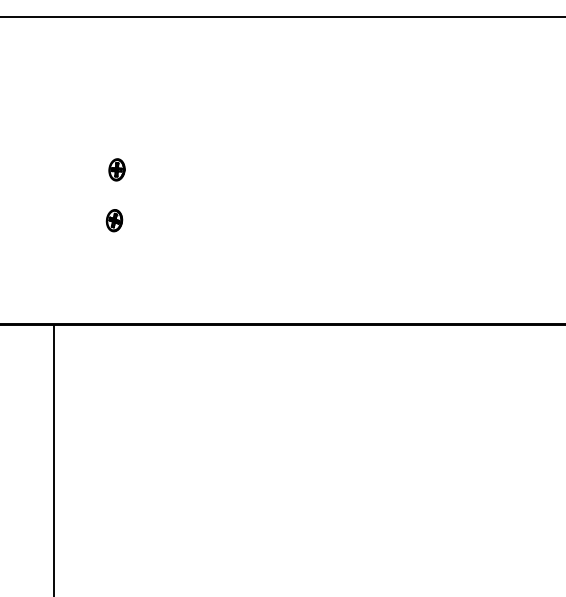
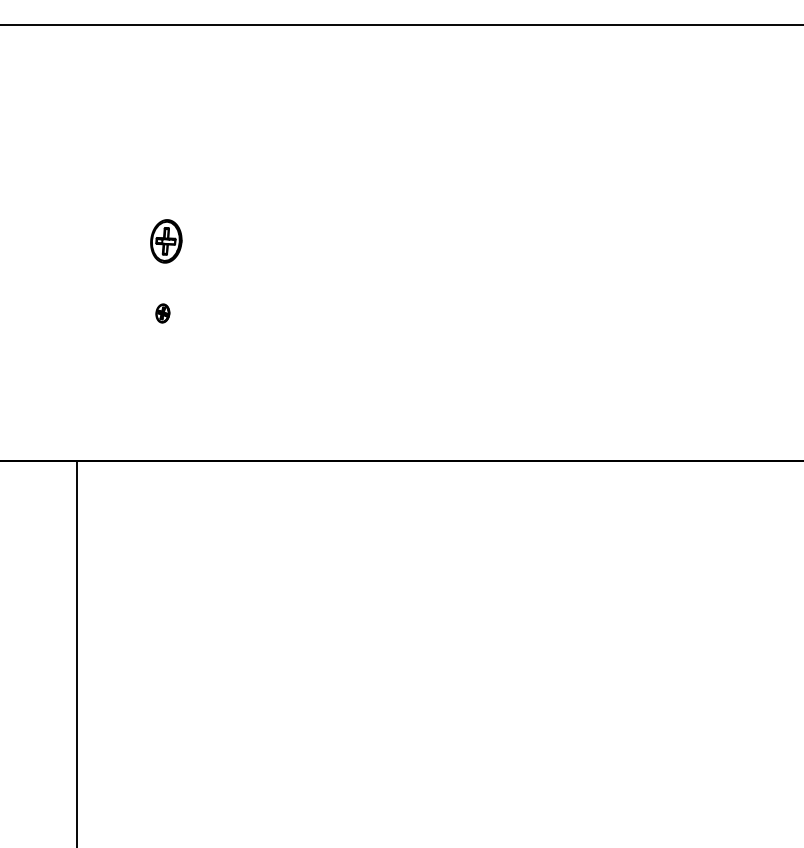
part: (117, 169) -> (166, 241), size x1.4
part: (114, 220) -> (162, 313), size x0.6

